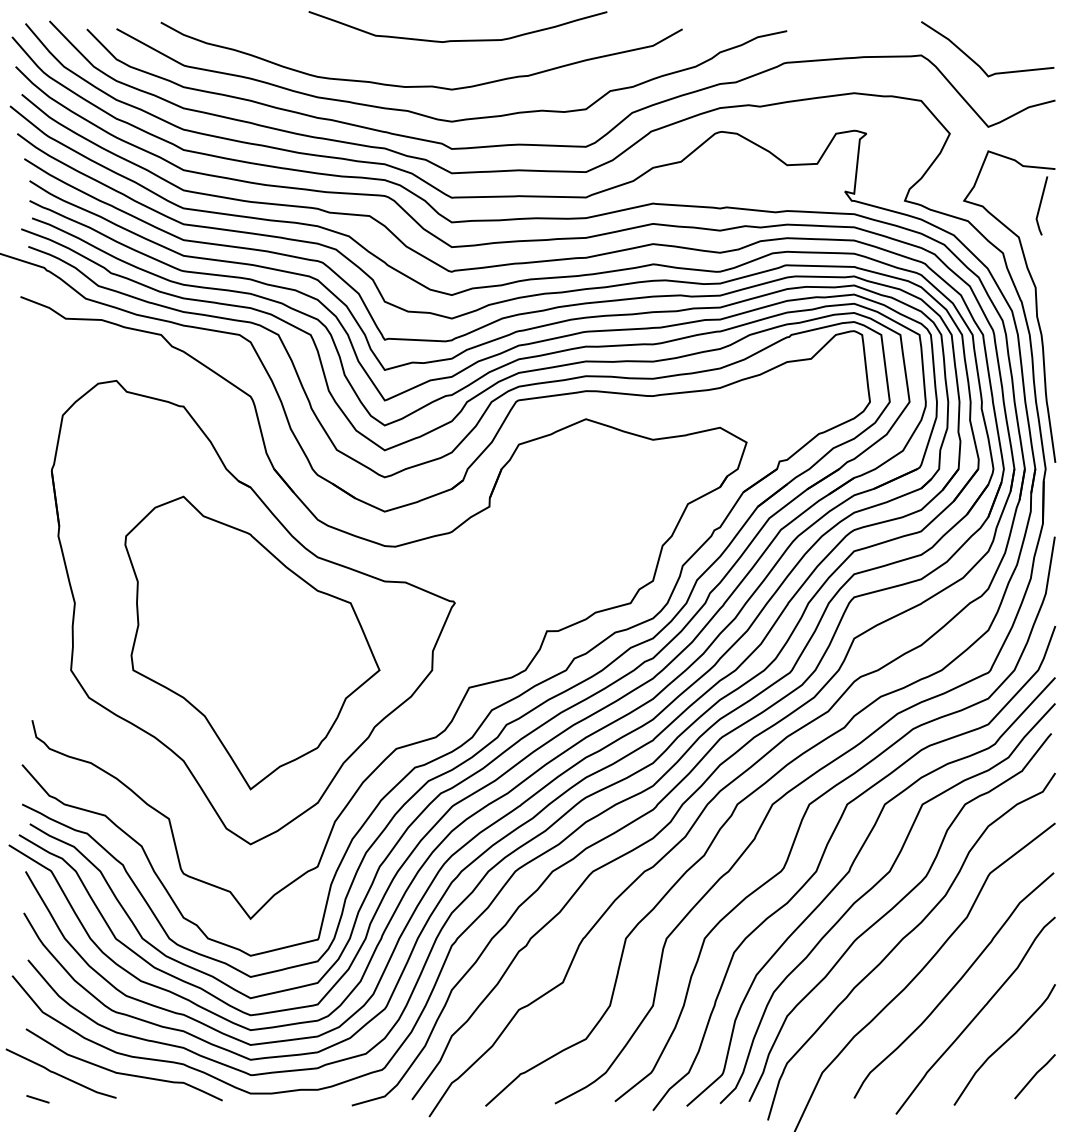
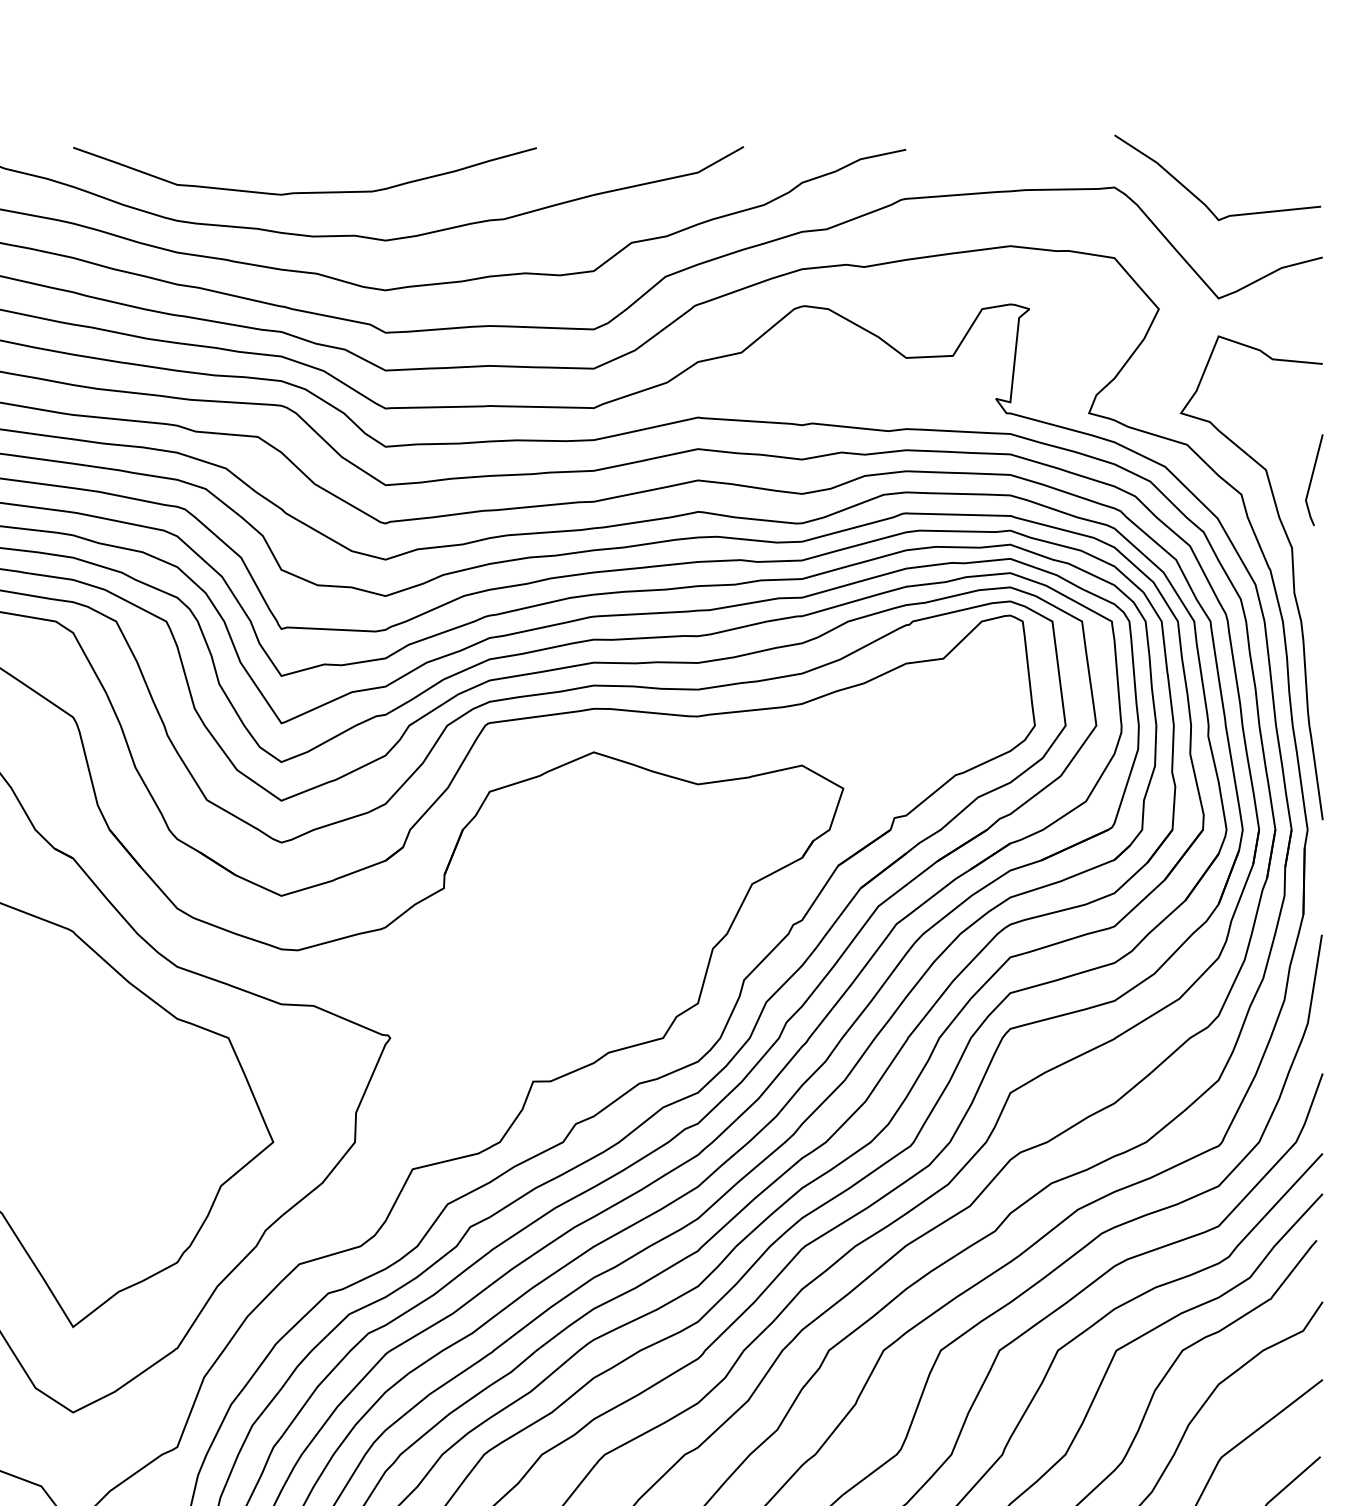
curve: (457, 40) -> (304, 192), moved
line: (1041, 204) -> (1313, 477), moved

